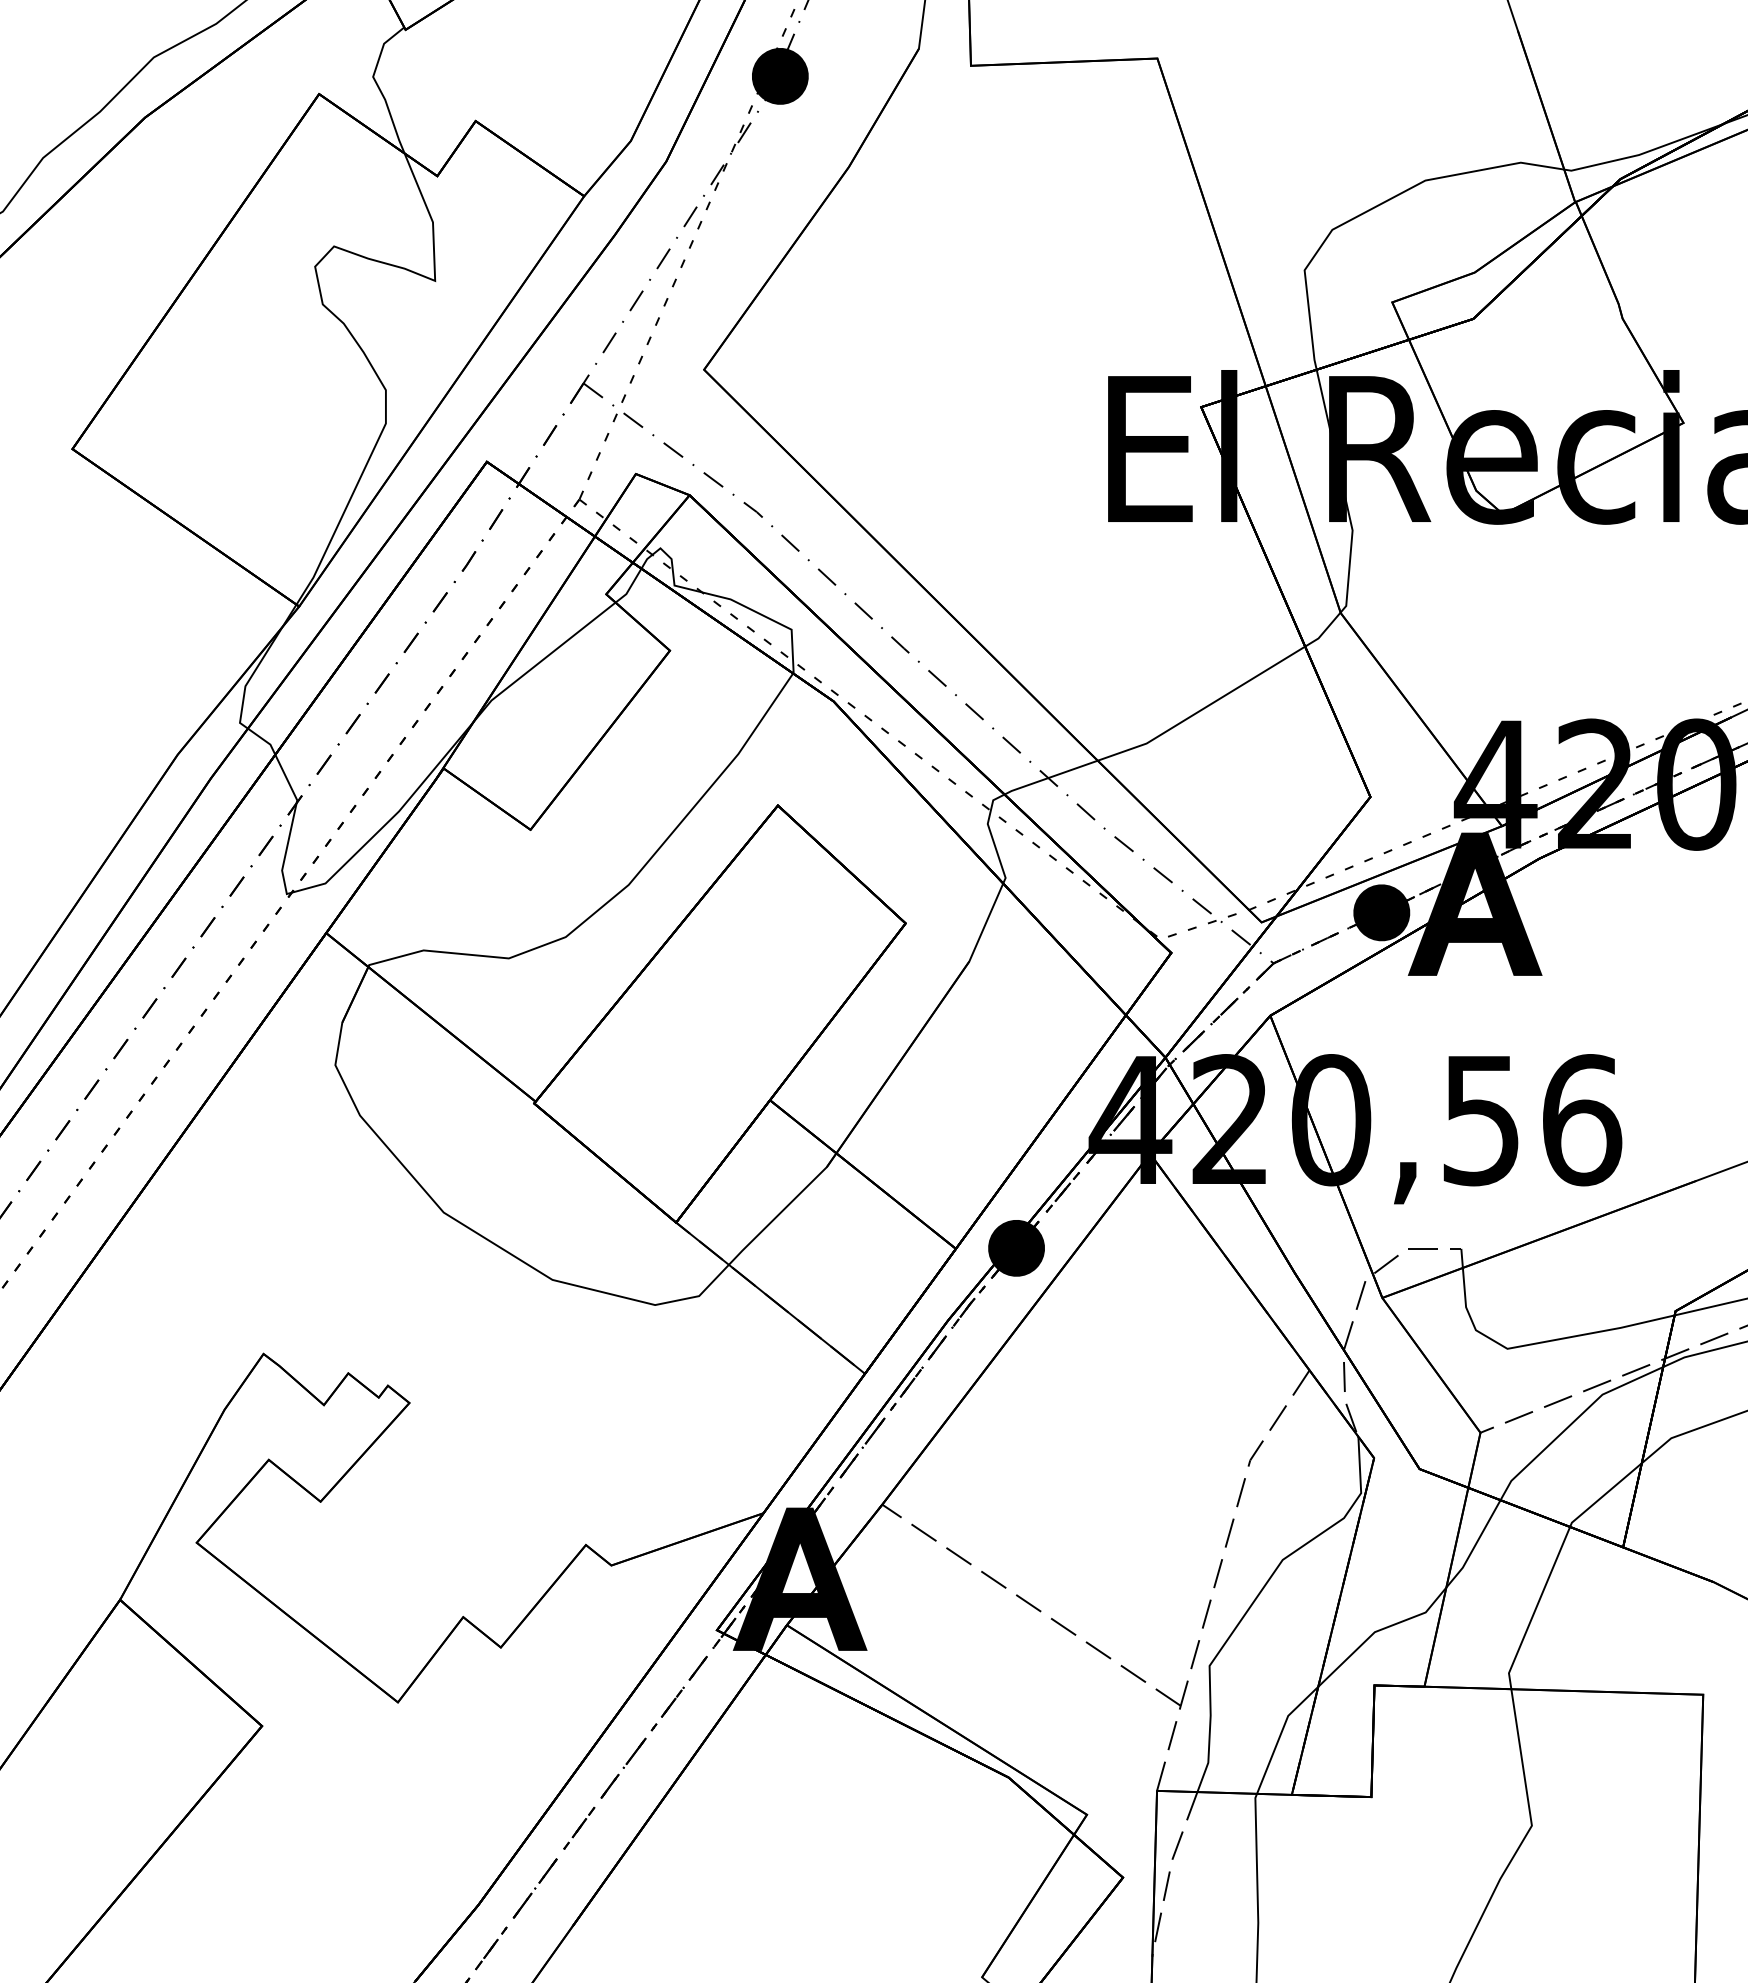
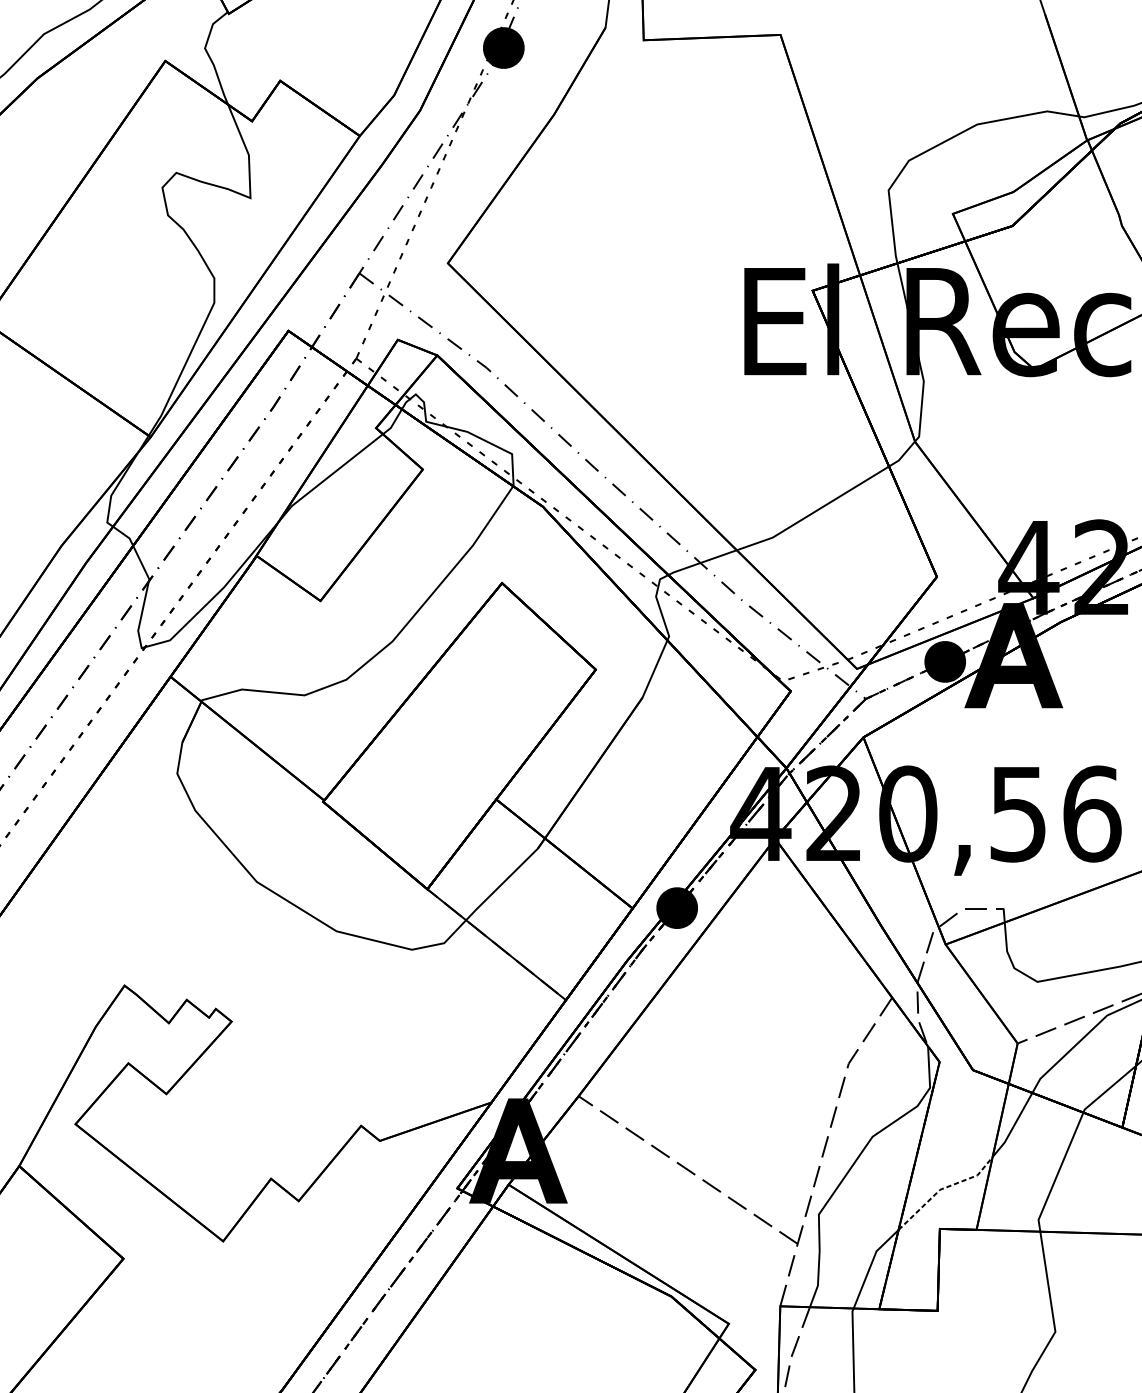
line: (1379, 1630) -> (943, 1188), solid -> dashed

